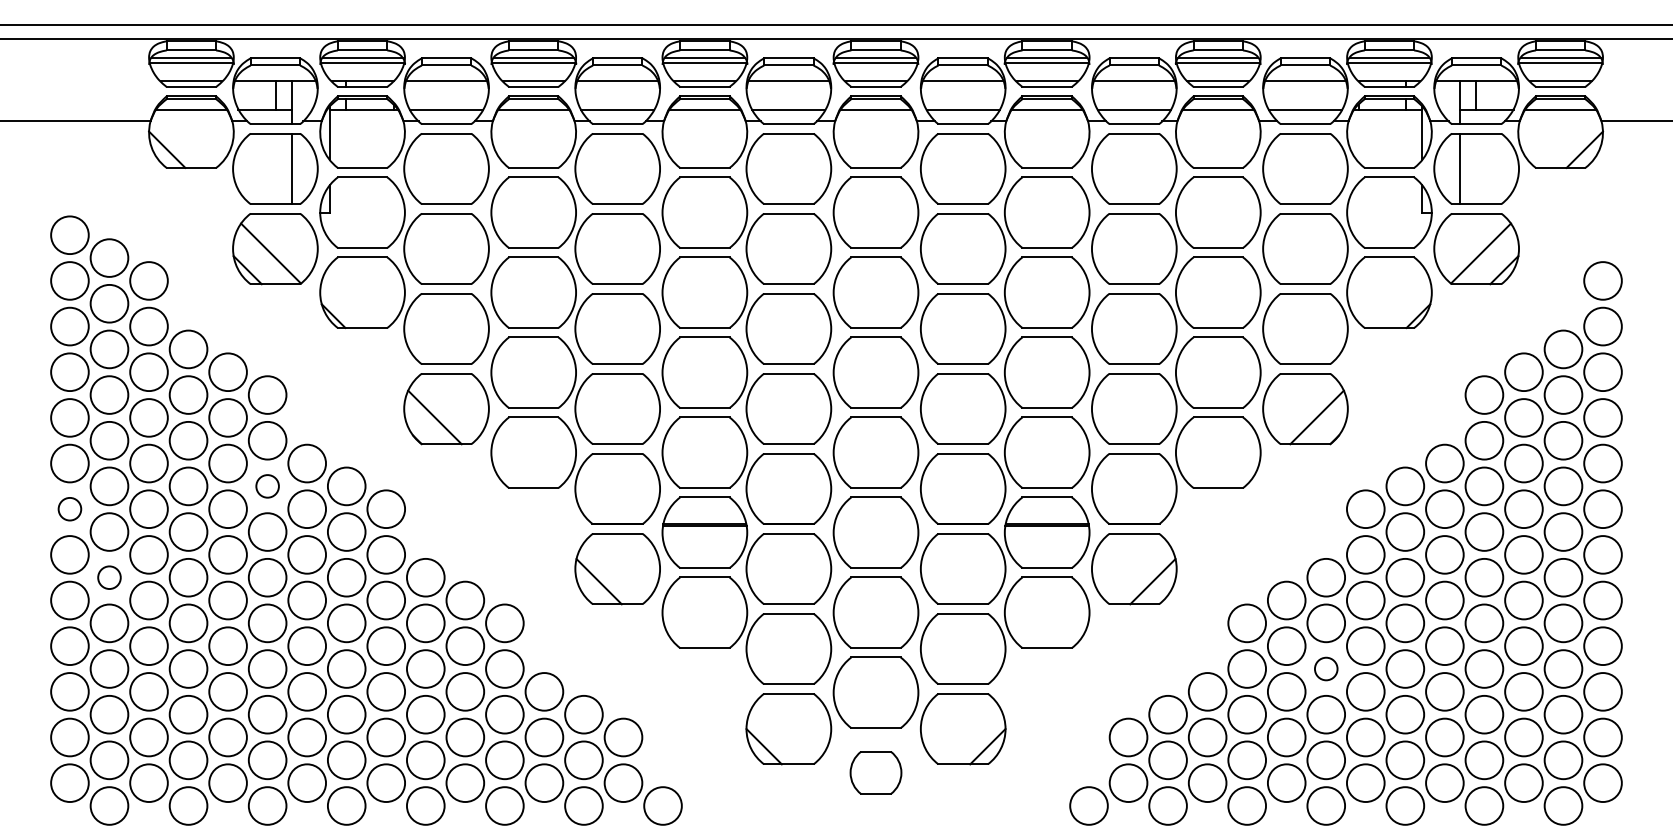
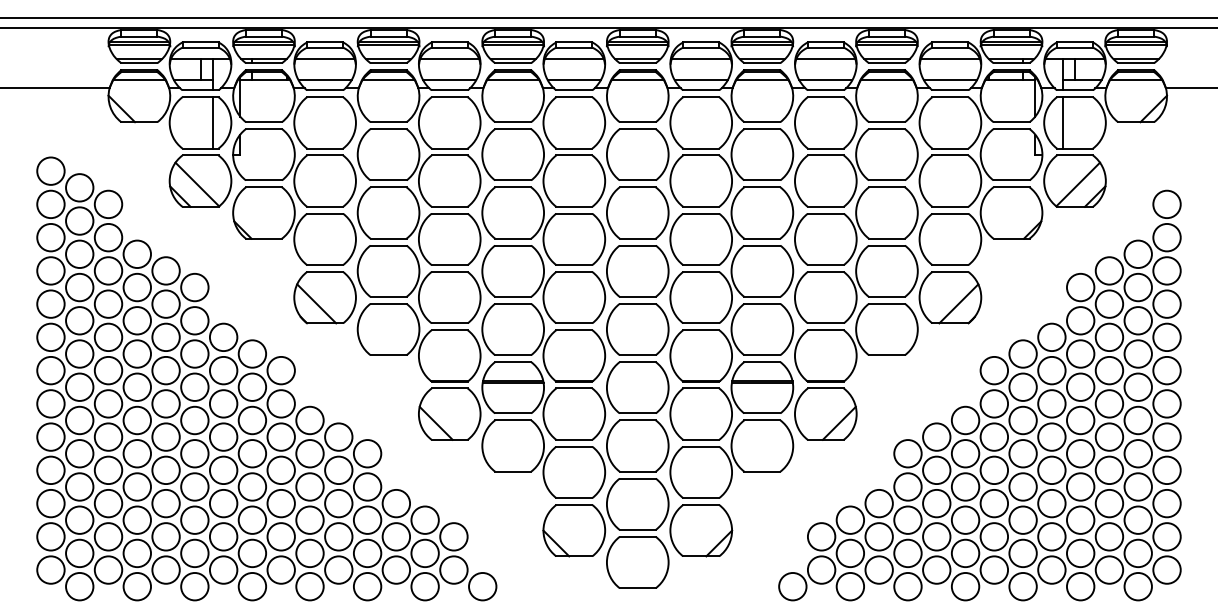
circle: (267, 486) -> (194, 354), size x1.67
circle: (69, 509) -> (50, 370), size x1.67
circle: (109, 577) -> (79, 420), size x1.67
circle: (1326, 668) -> (965, 486), size x1.67
part: (875, 772) -> (637, 562), size x1.67

